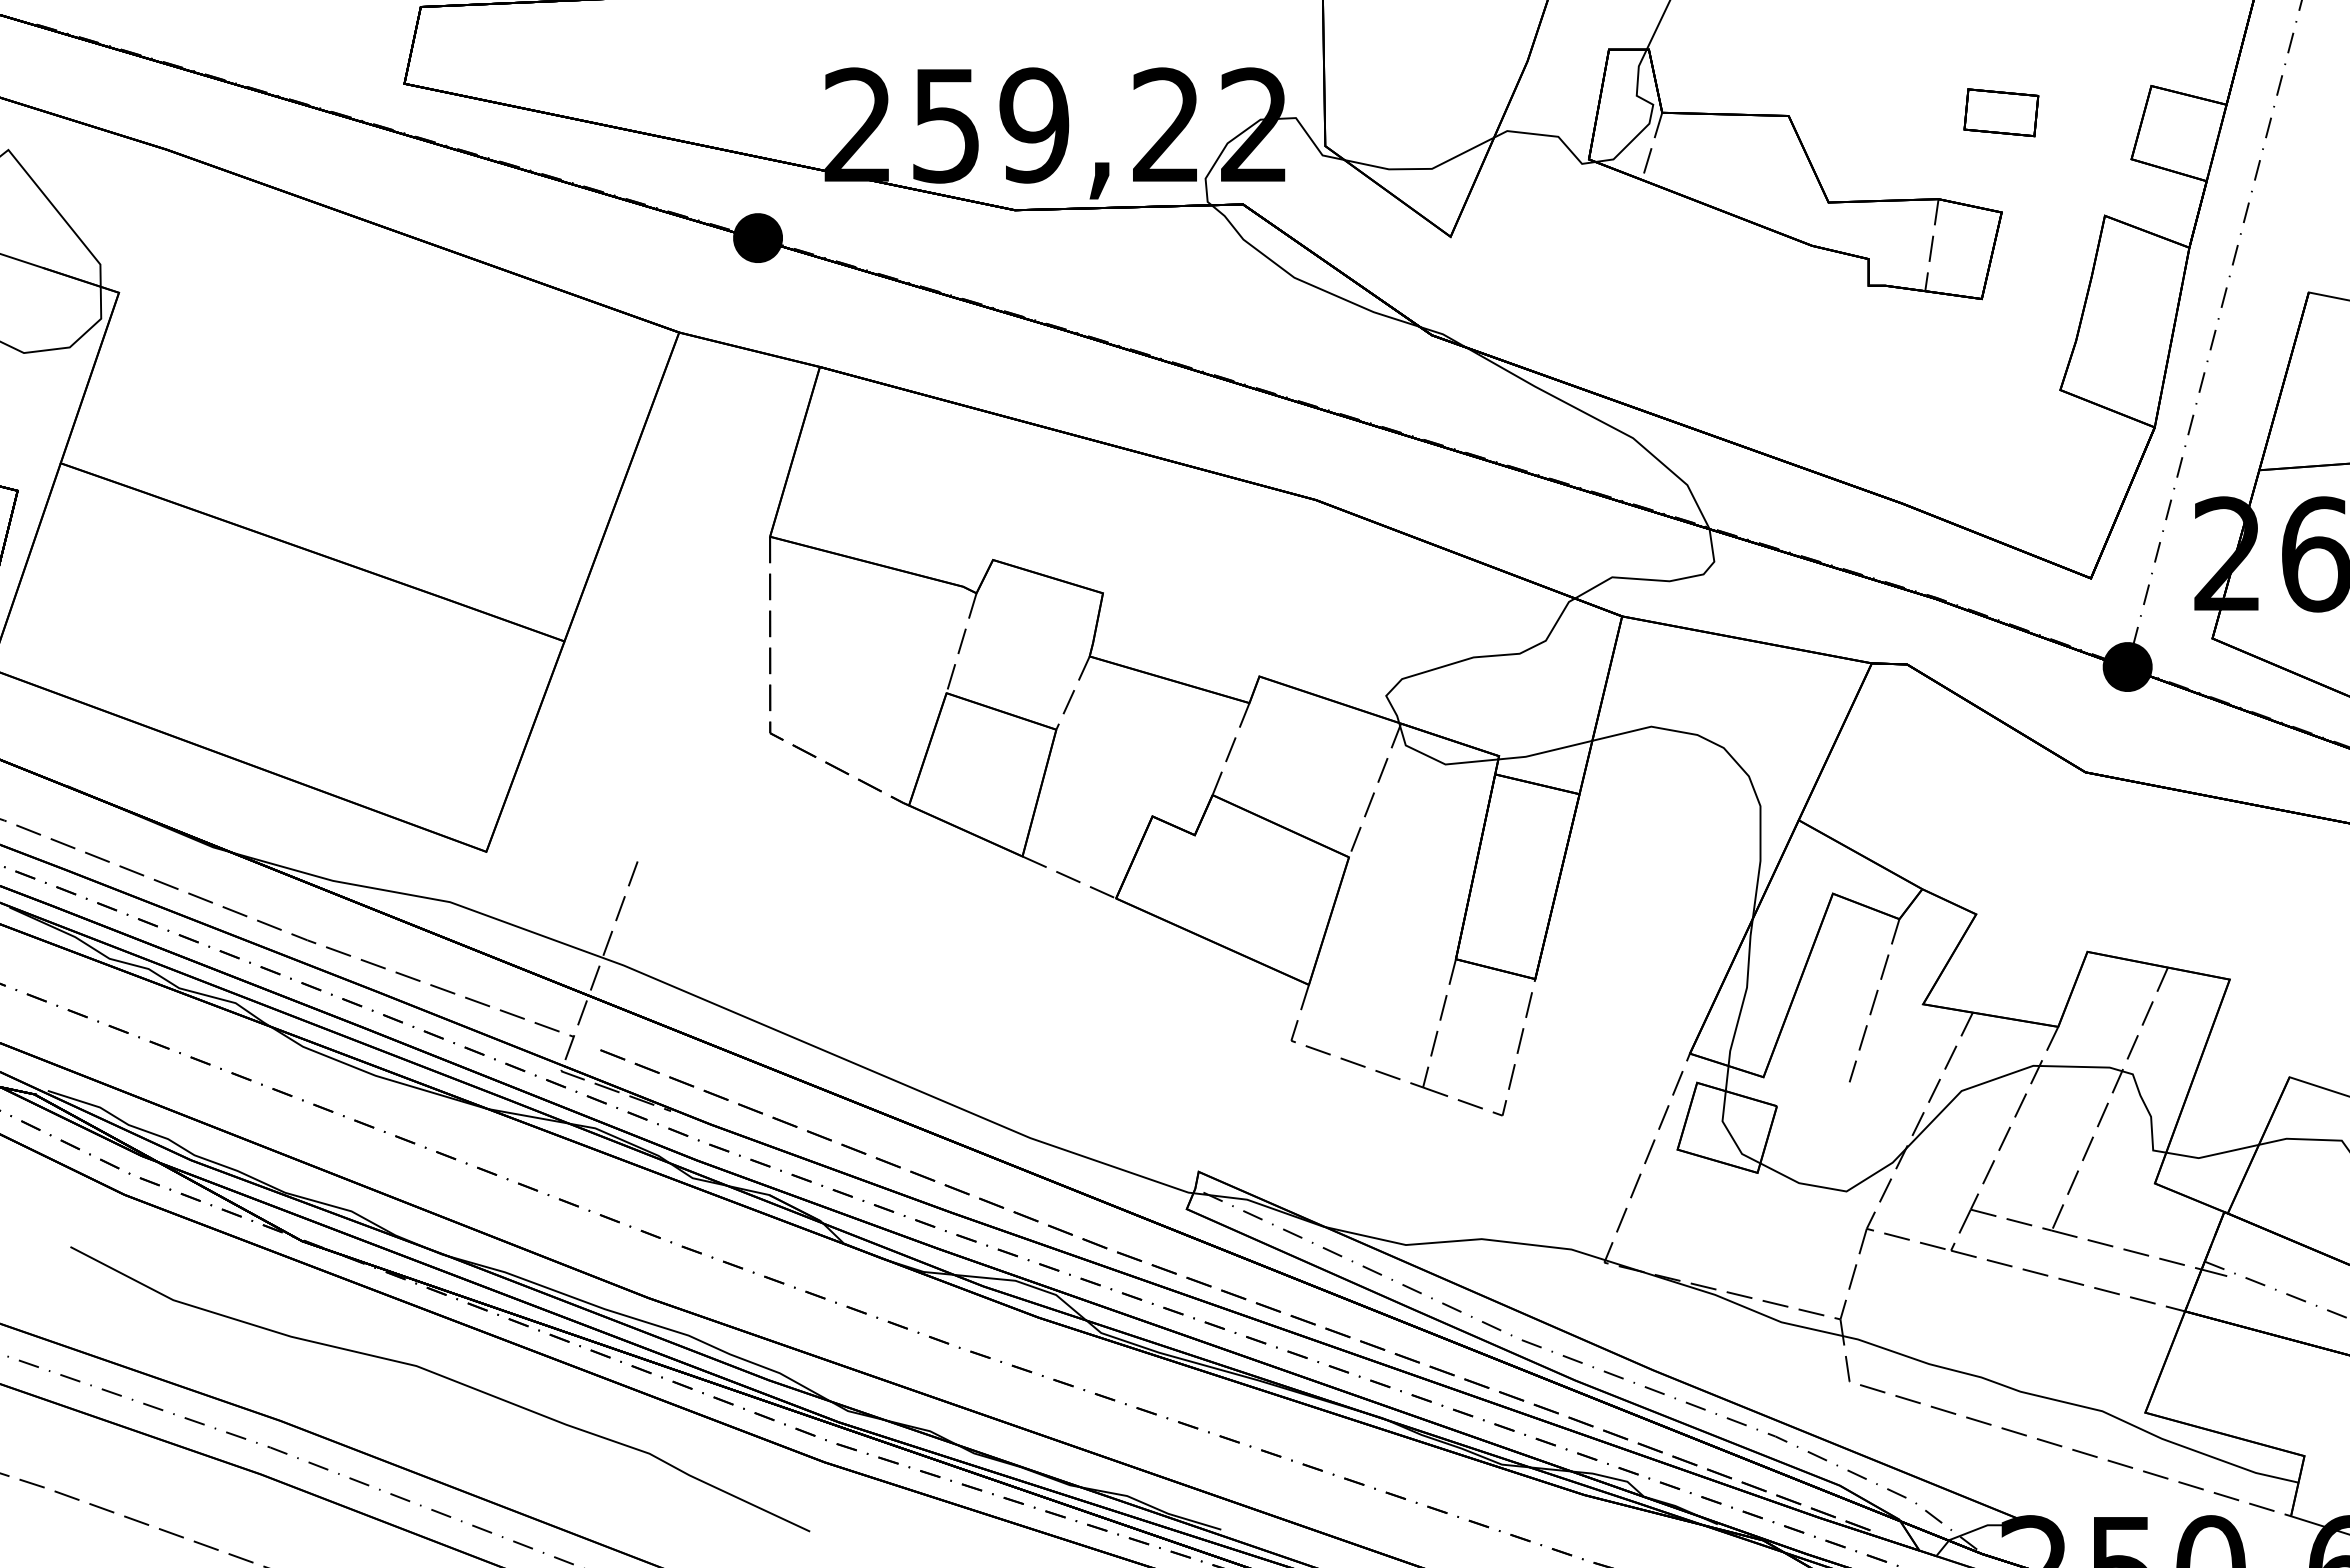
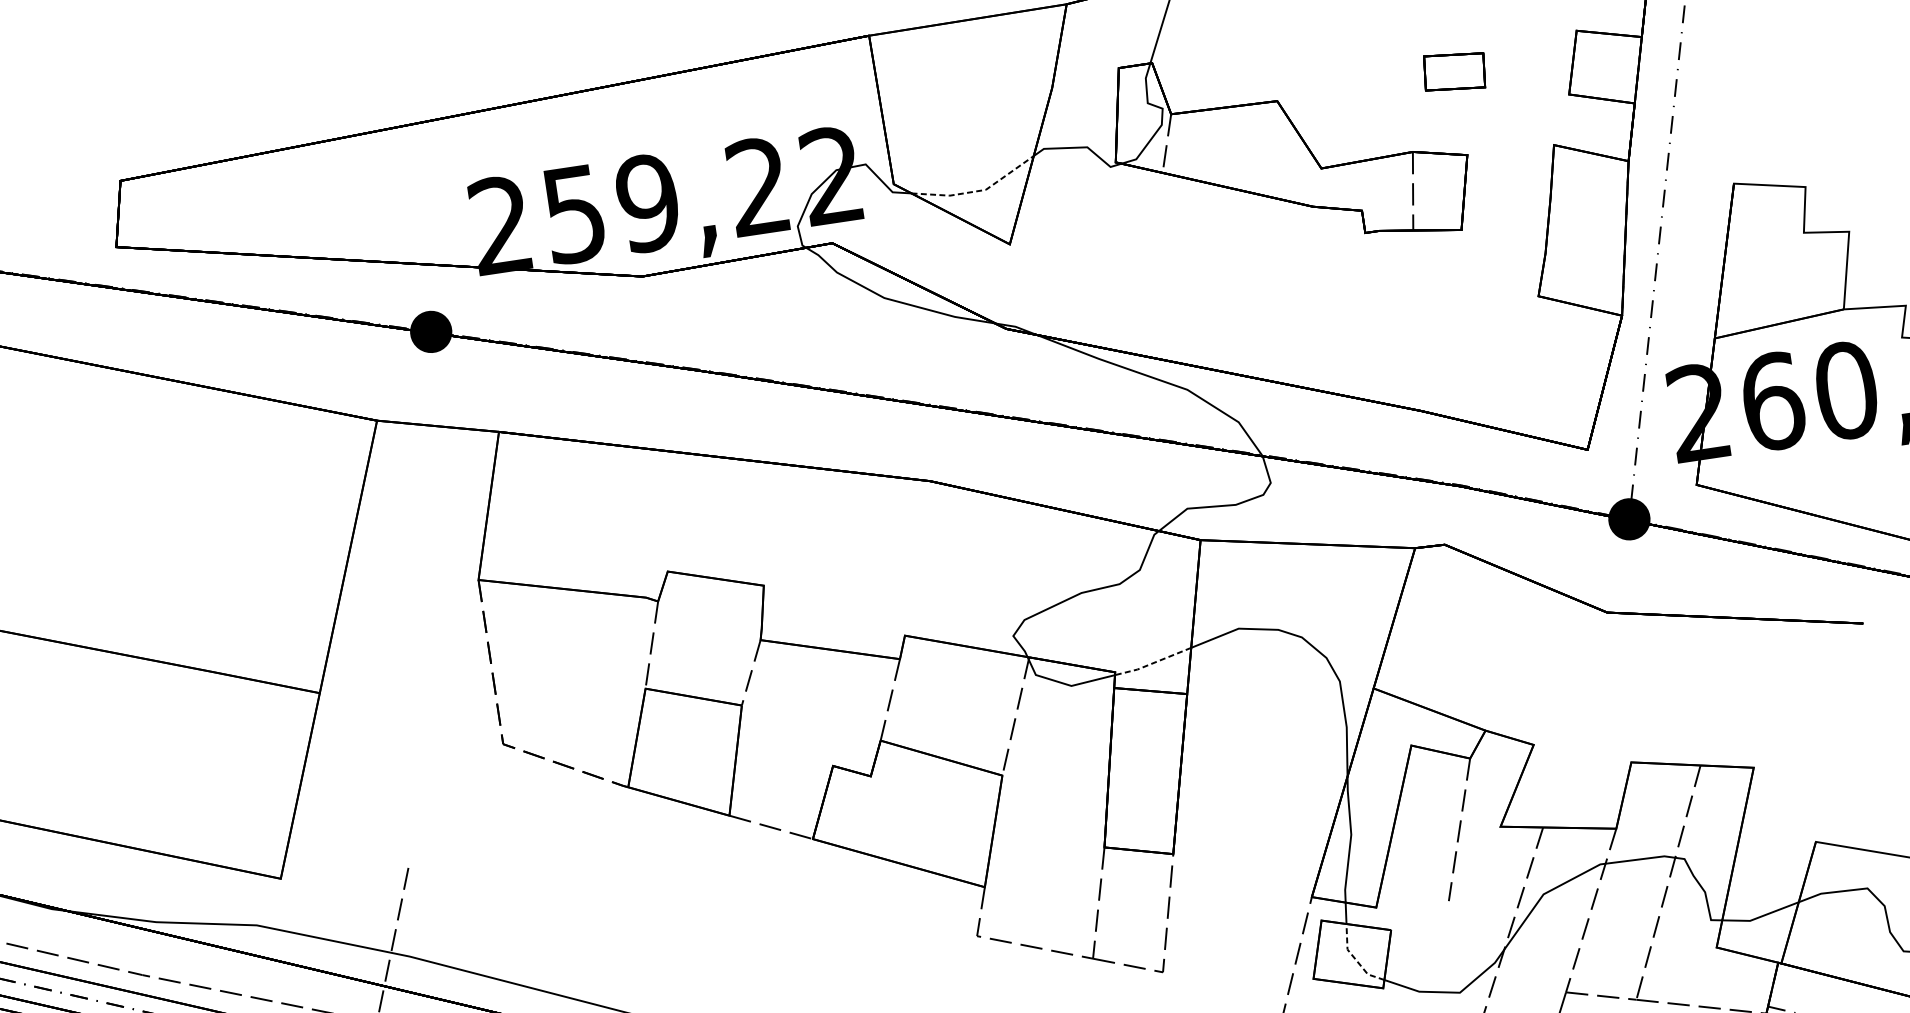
line: (1422, 169) -> (977, 191), solid -> dashed
line: (1545, 752) -> (1153, 663), solid -> dashed
line: (1729, 1133) -> (1354, 958), solid -> dashed

